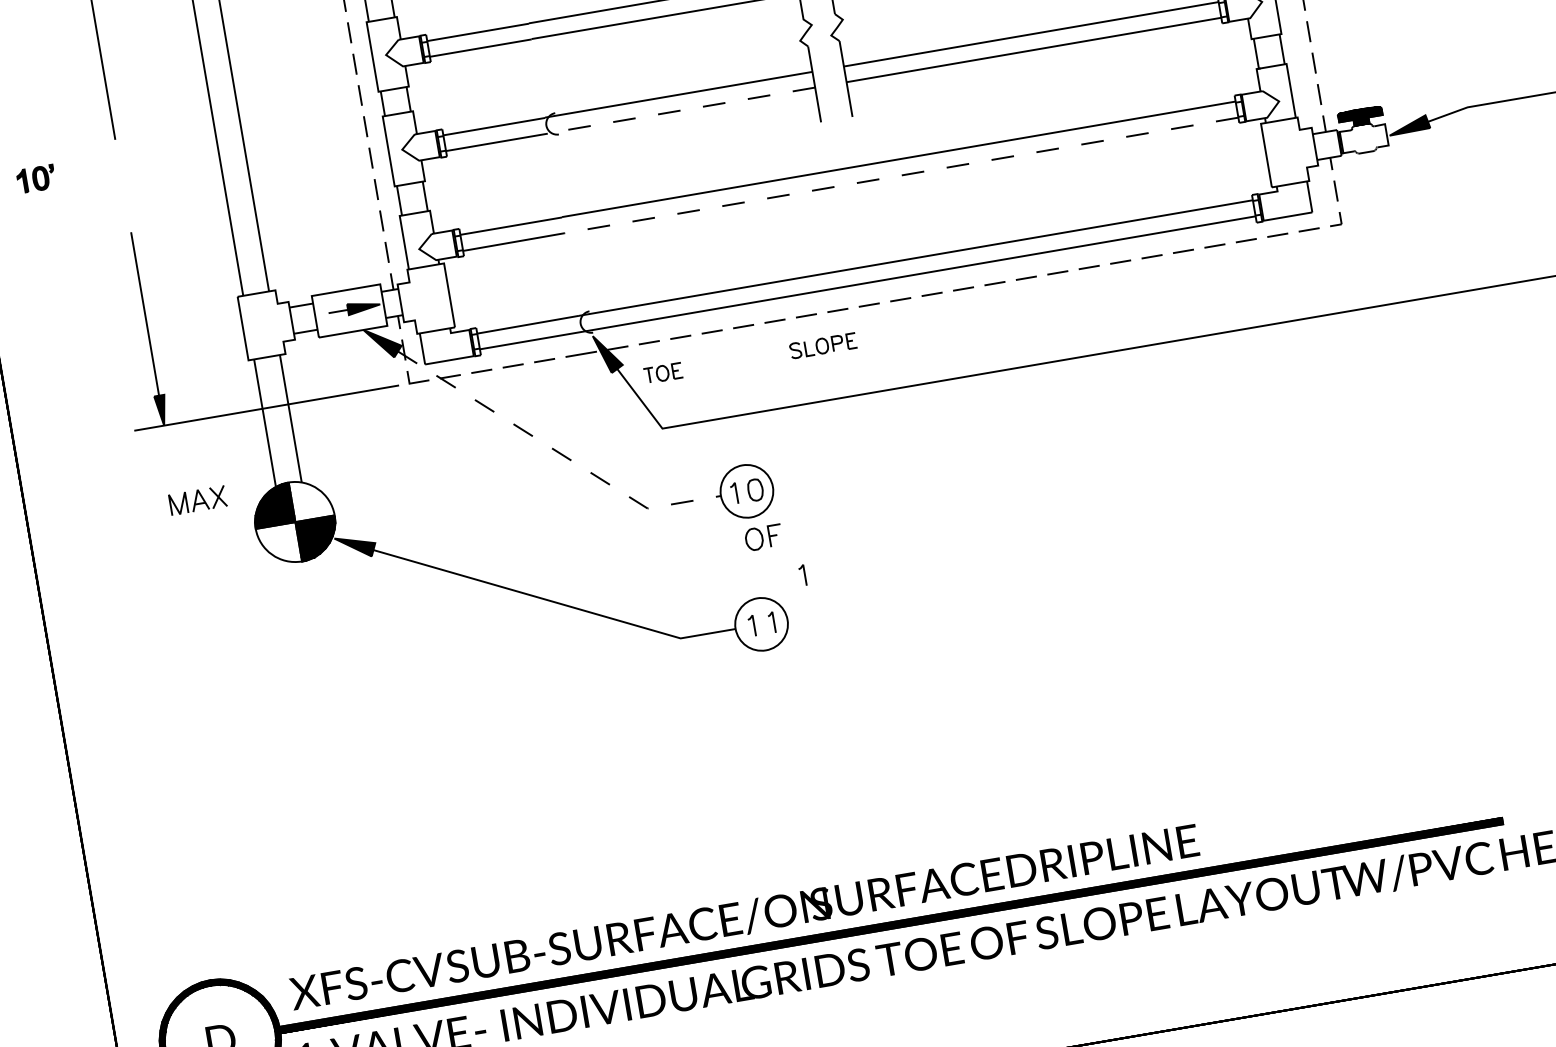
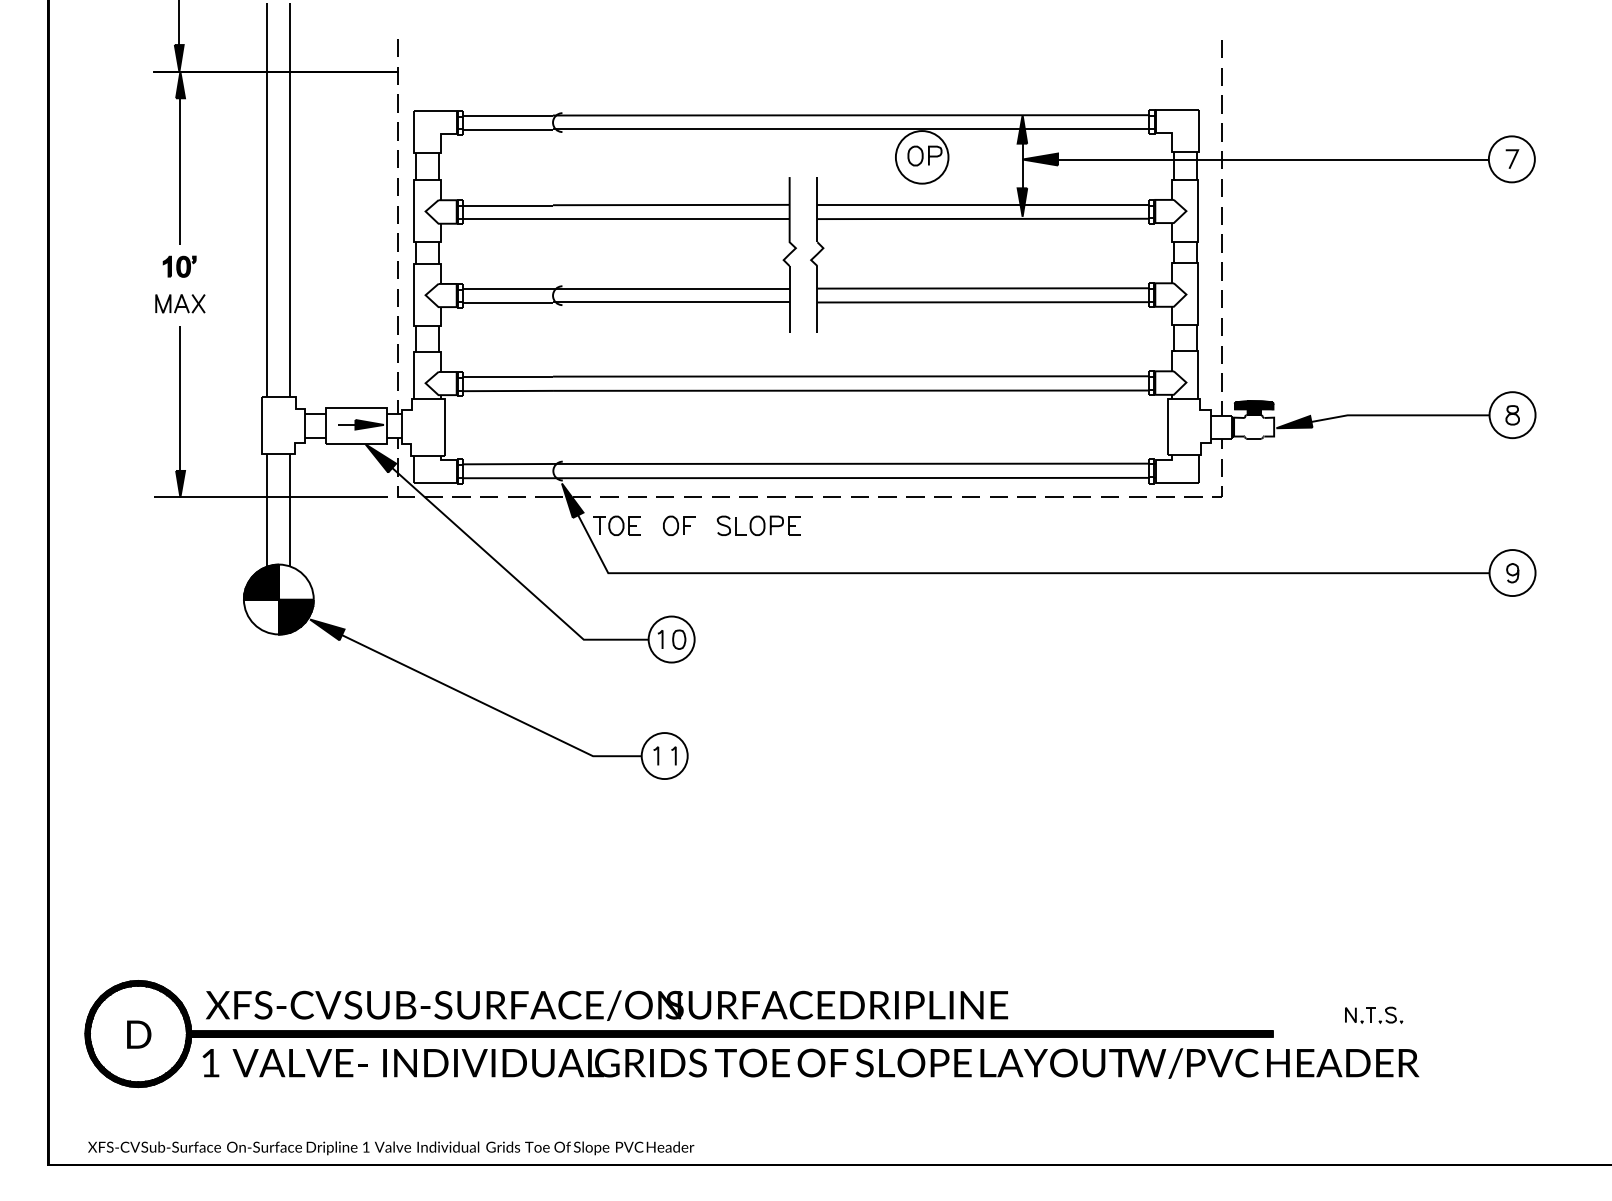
line: (680, 110) -> (670, 302), dashed -> solid
line: (900, 175) -> (850, 390), dashed -> solid
part: (36, 178) -> (179, 266), moved
part: (823, 345) -> (758, 525), size x1.43
part: (662, 373) -> (616, 525), size x1.43
line: (554, 449) -> (512, 575), dashed -> solid
part: (198, 500) -> (180, 303), moved
part: (763, 537) -> (679, 525), moved
line: (804, 574) -> (708, 719), removed

